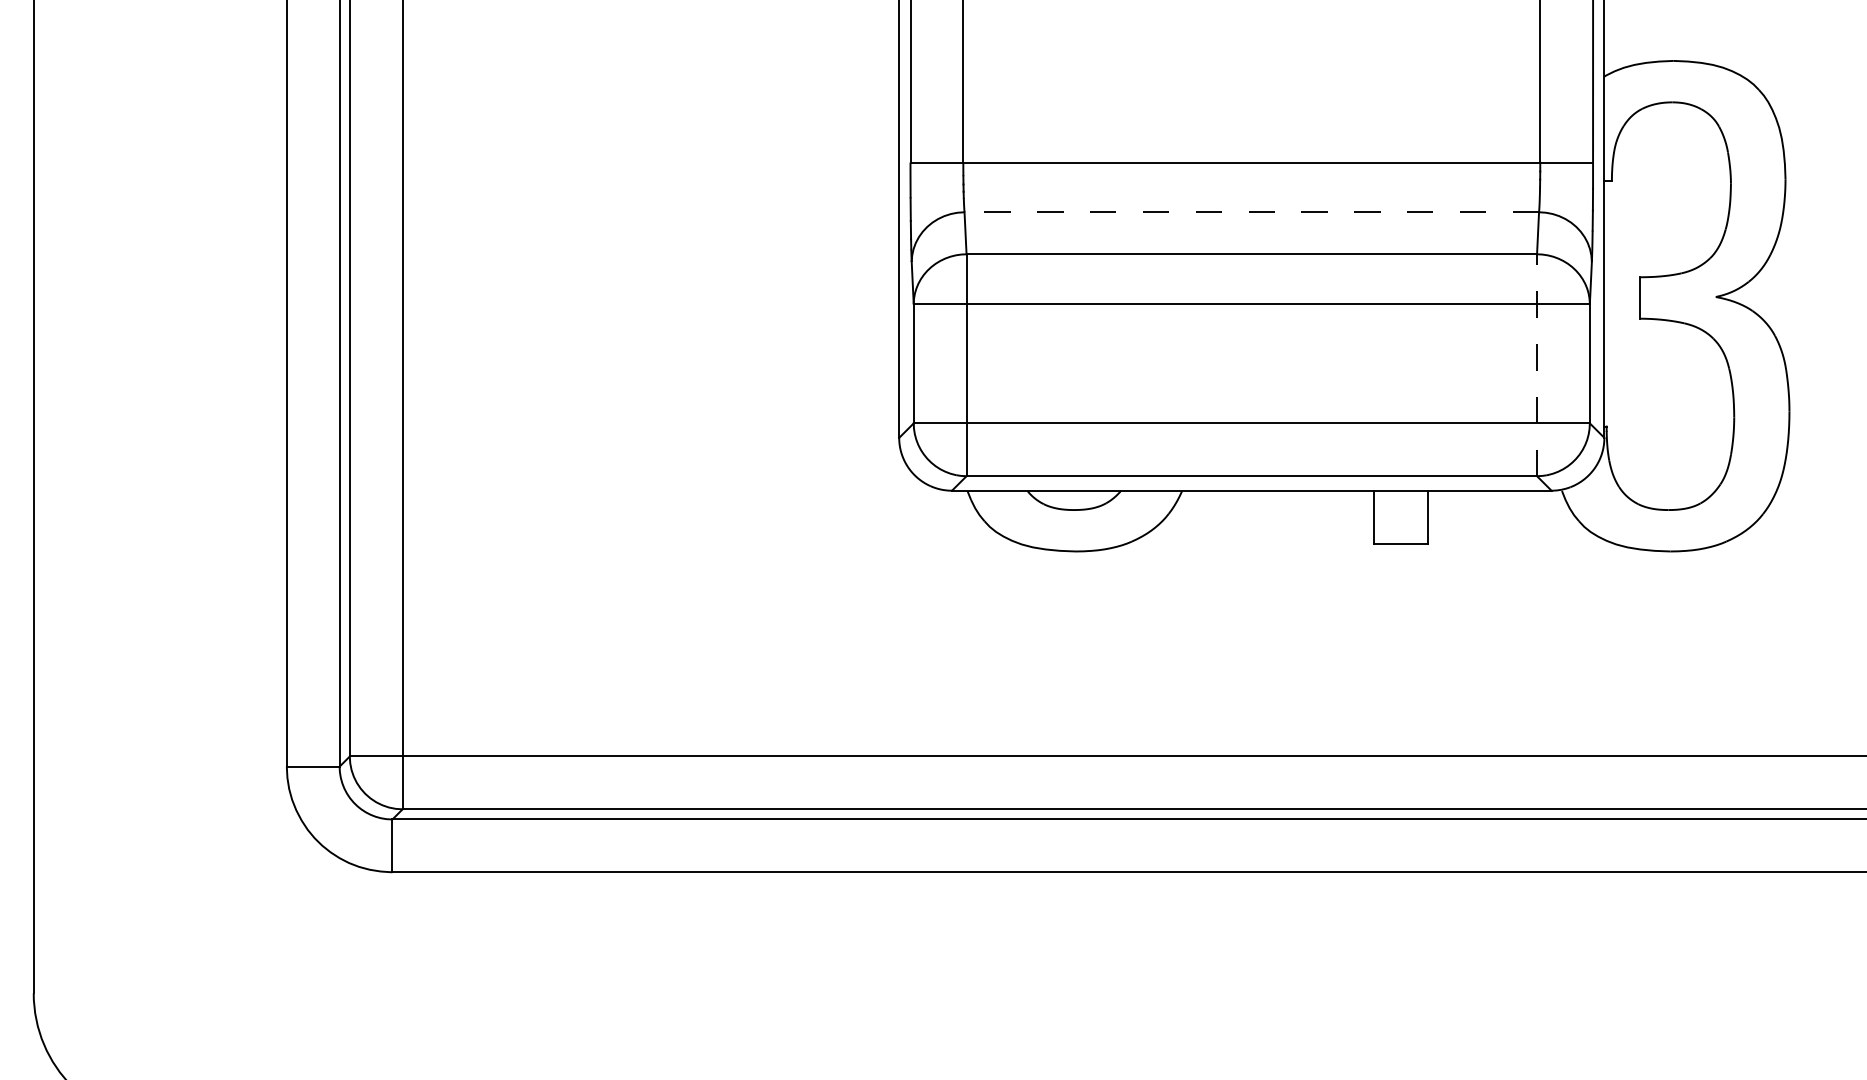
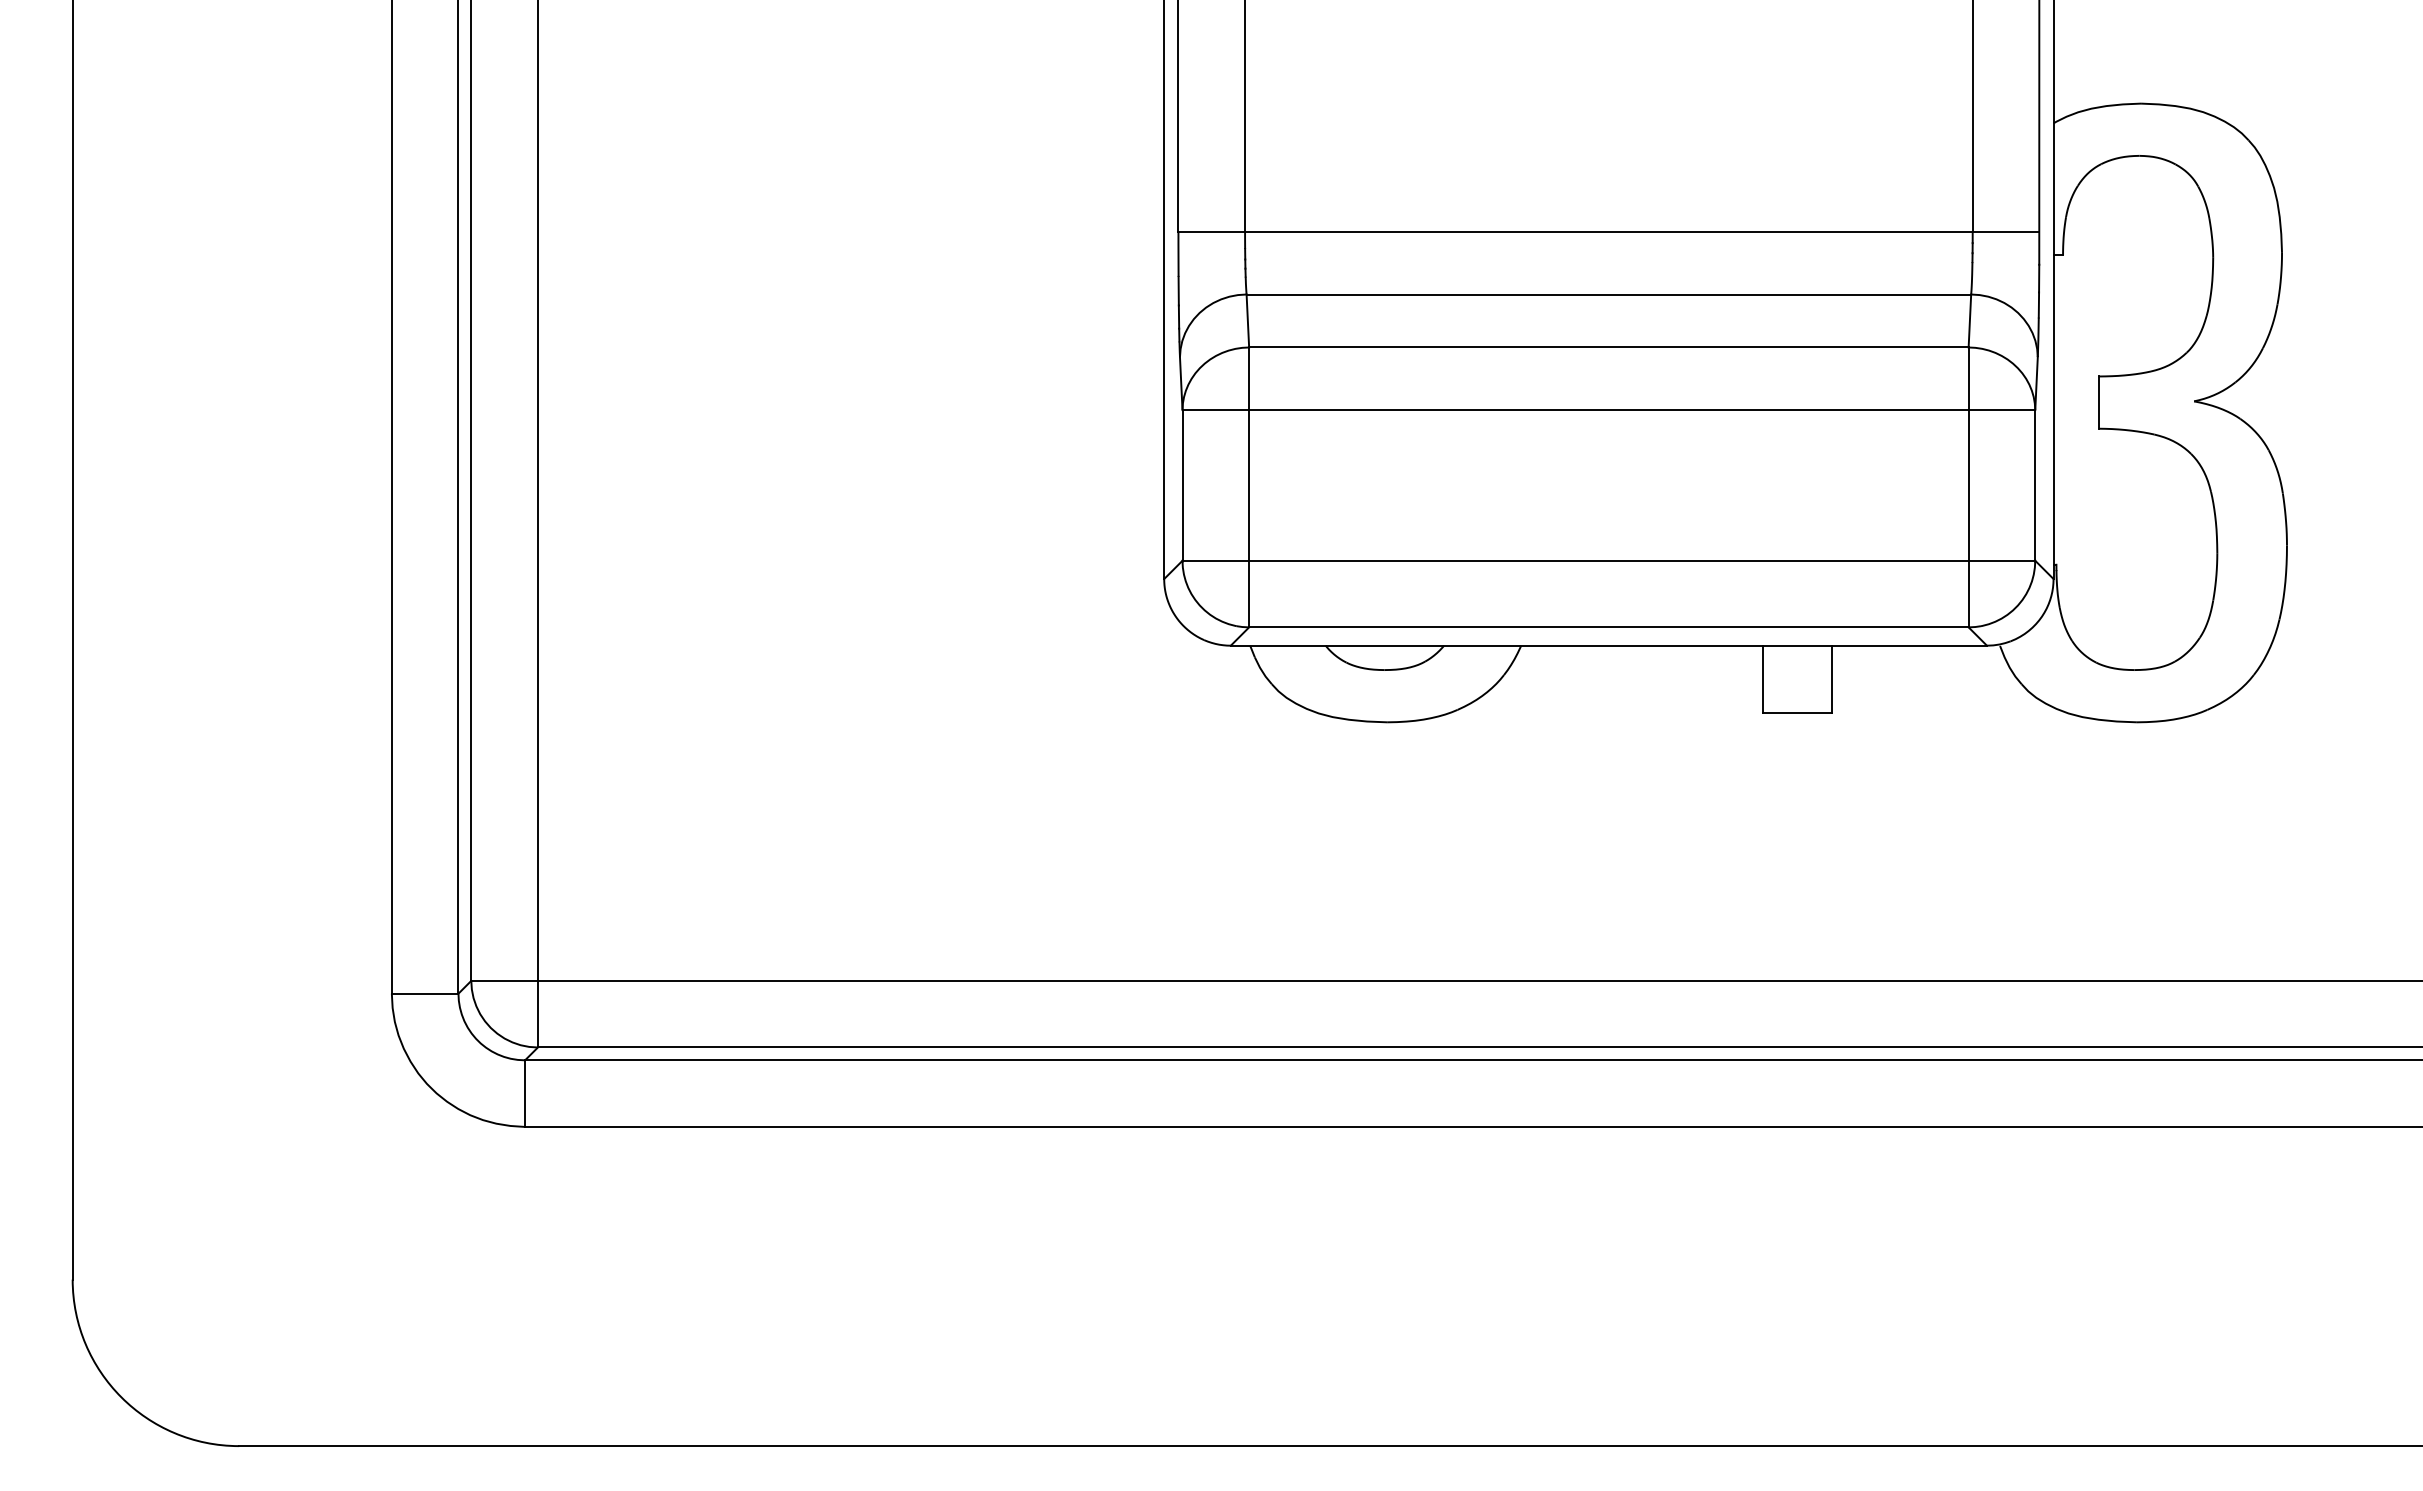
line: (1251, 212) -> (1608, 294), dashed -> solid
line: (1536, 365) -> (1968, 487), dashed -> solid

